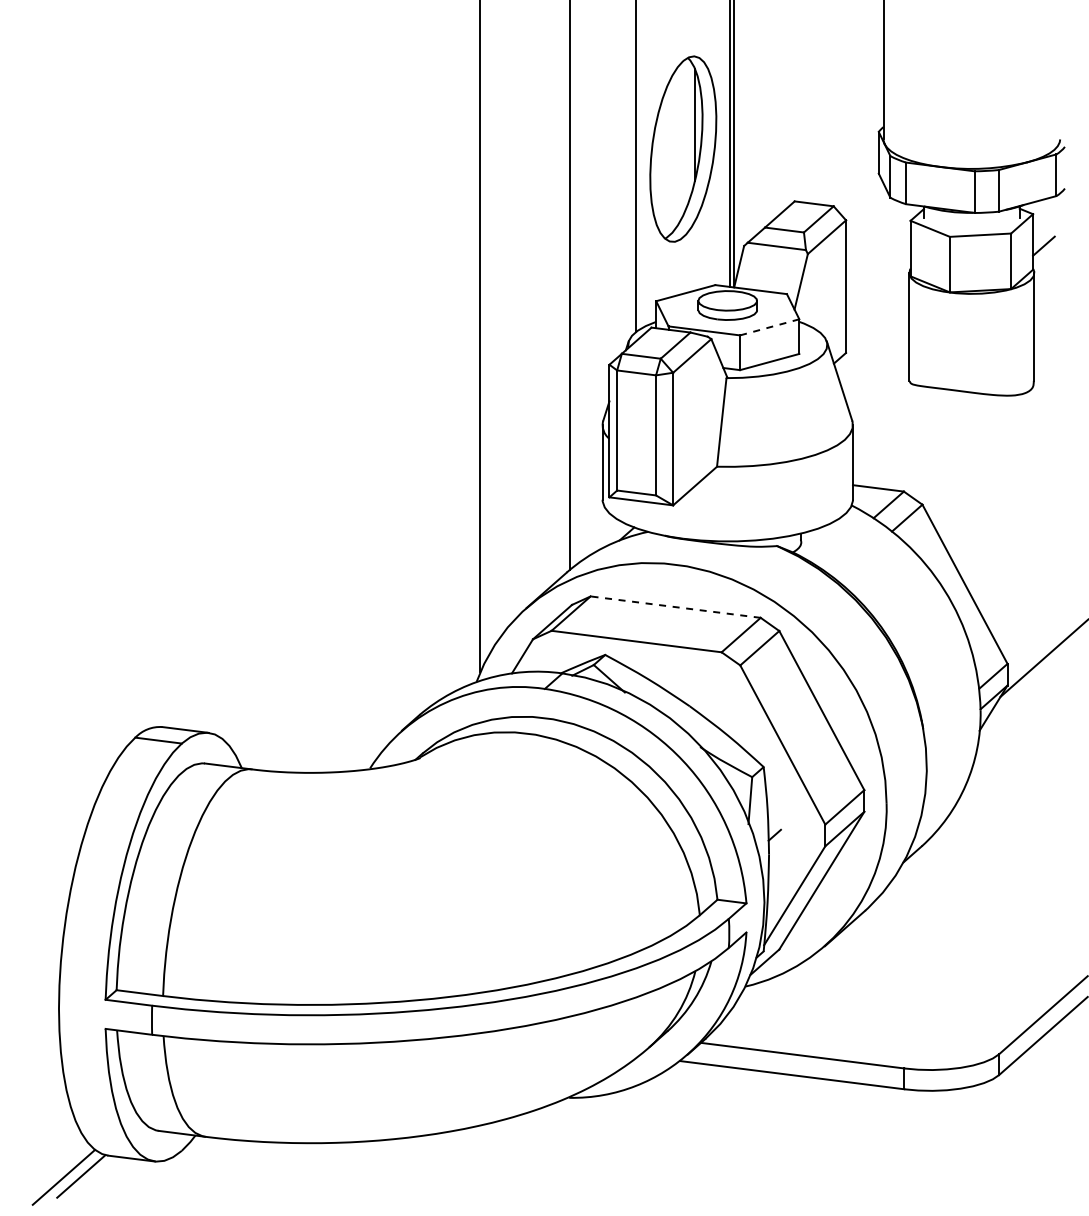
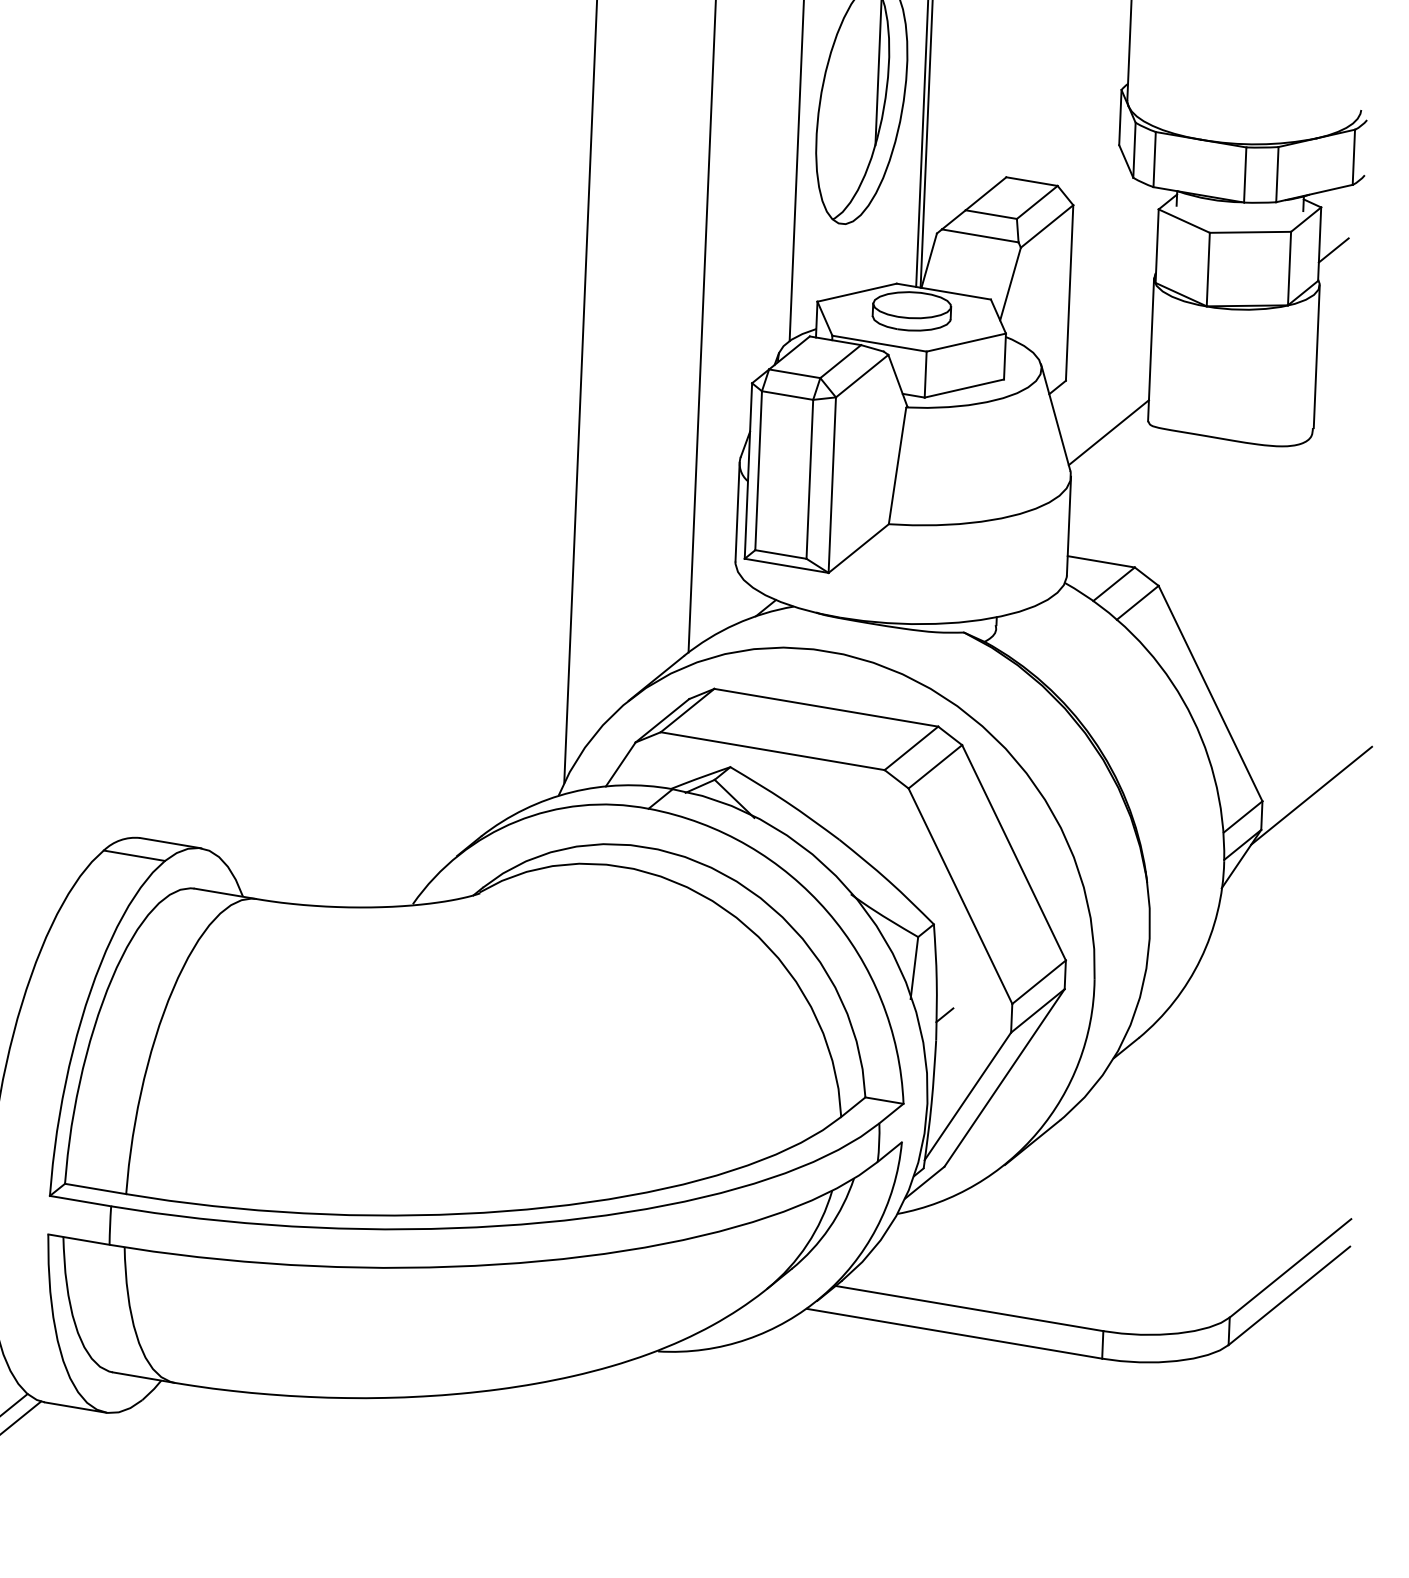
line: (769, 327) -> (966, 342), dashed -> solid
line: (879, 390) -> (1108, 432), added
line: (675, 607) -> (826, 708), dashed -> solid

